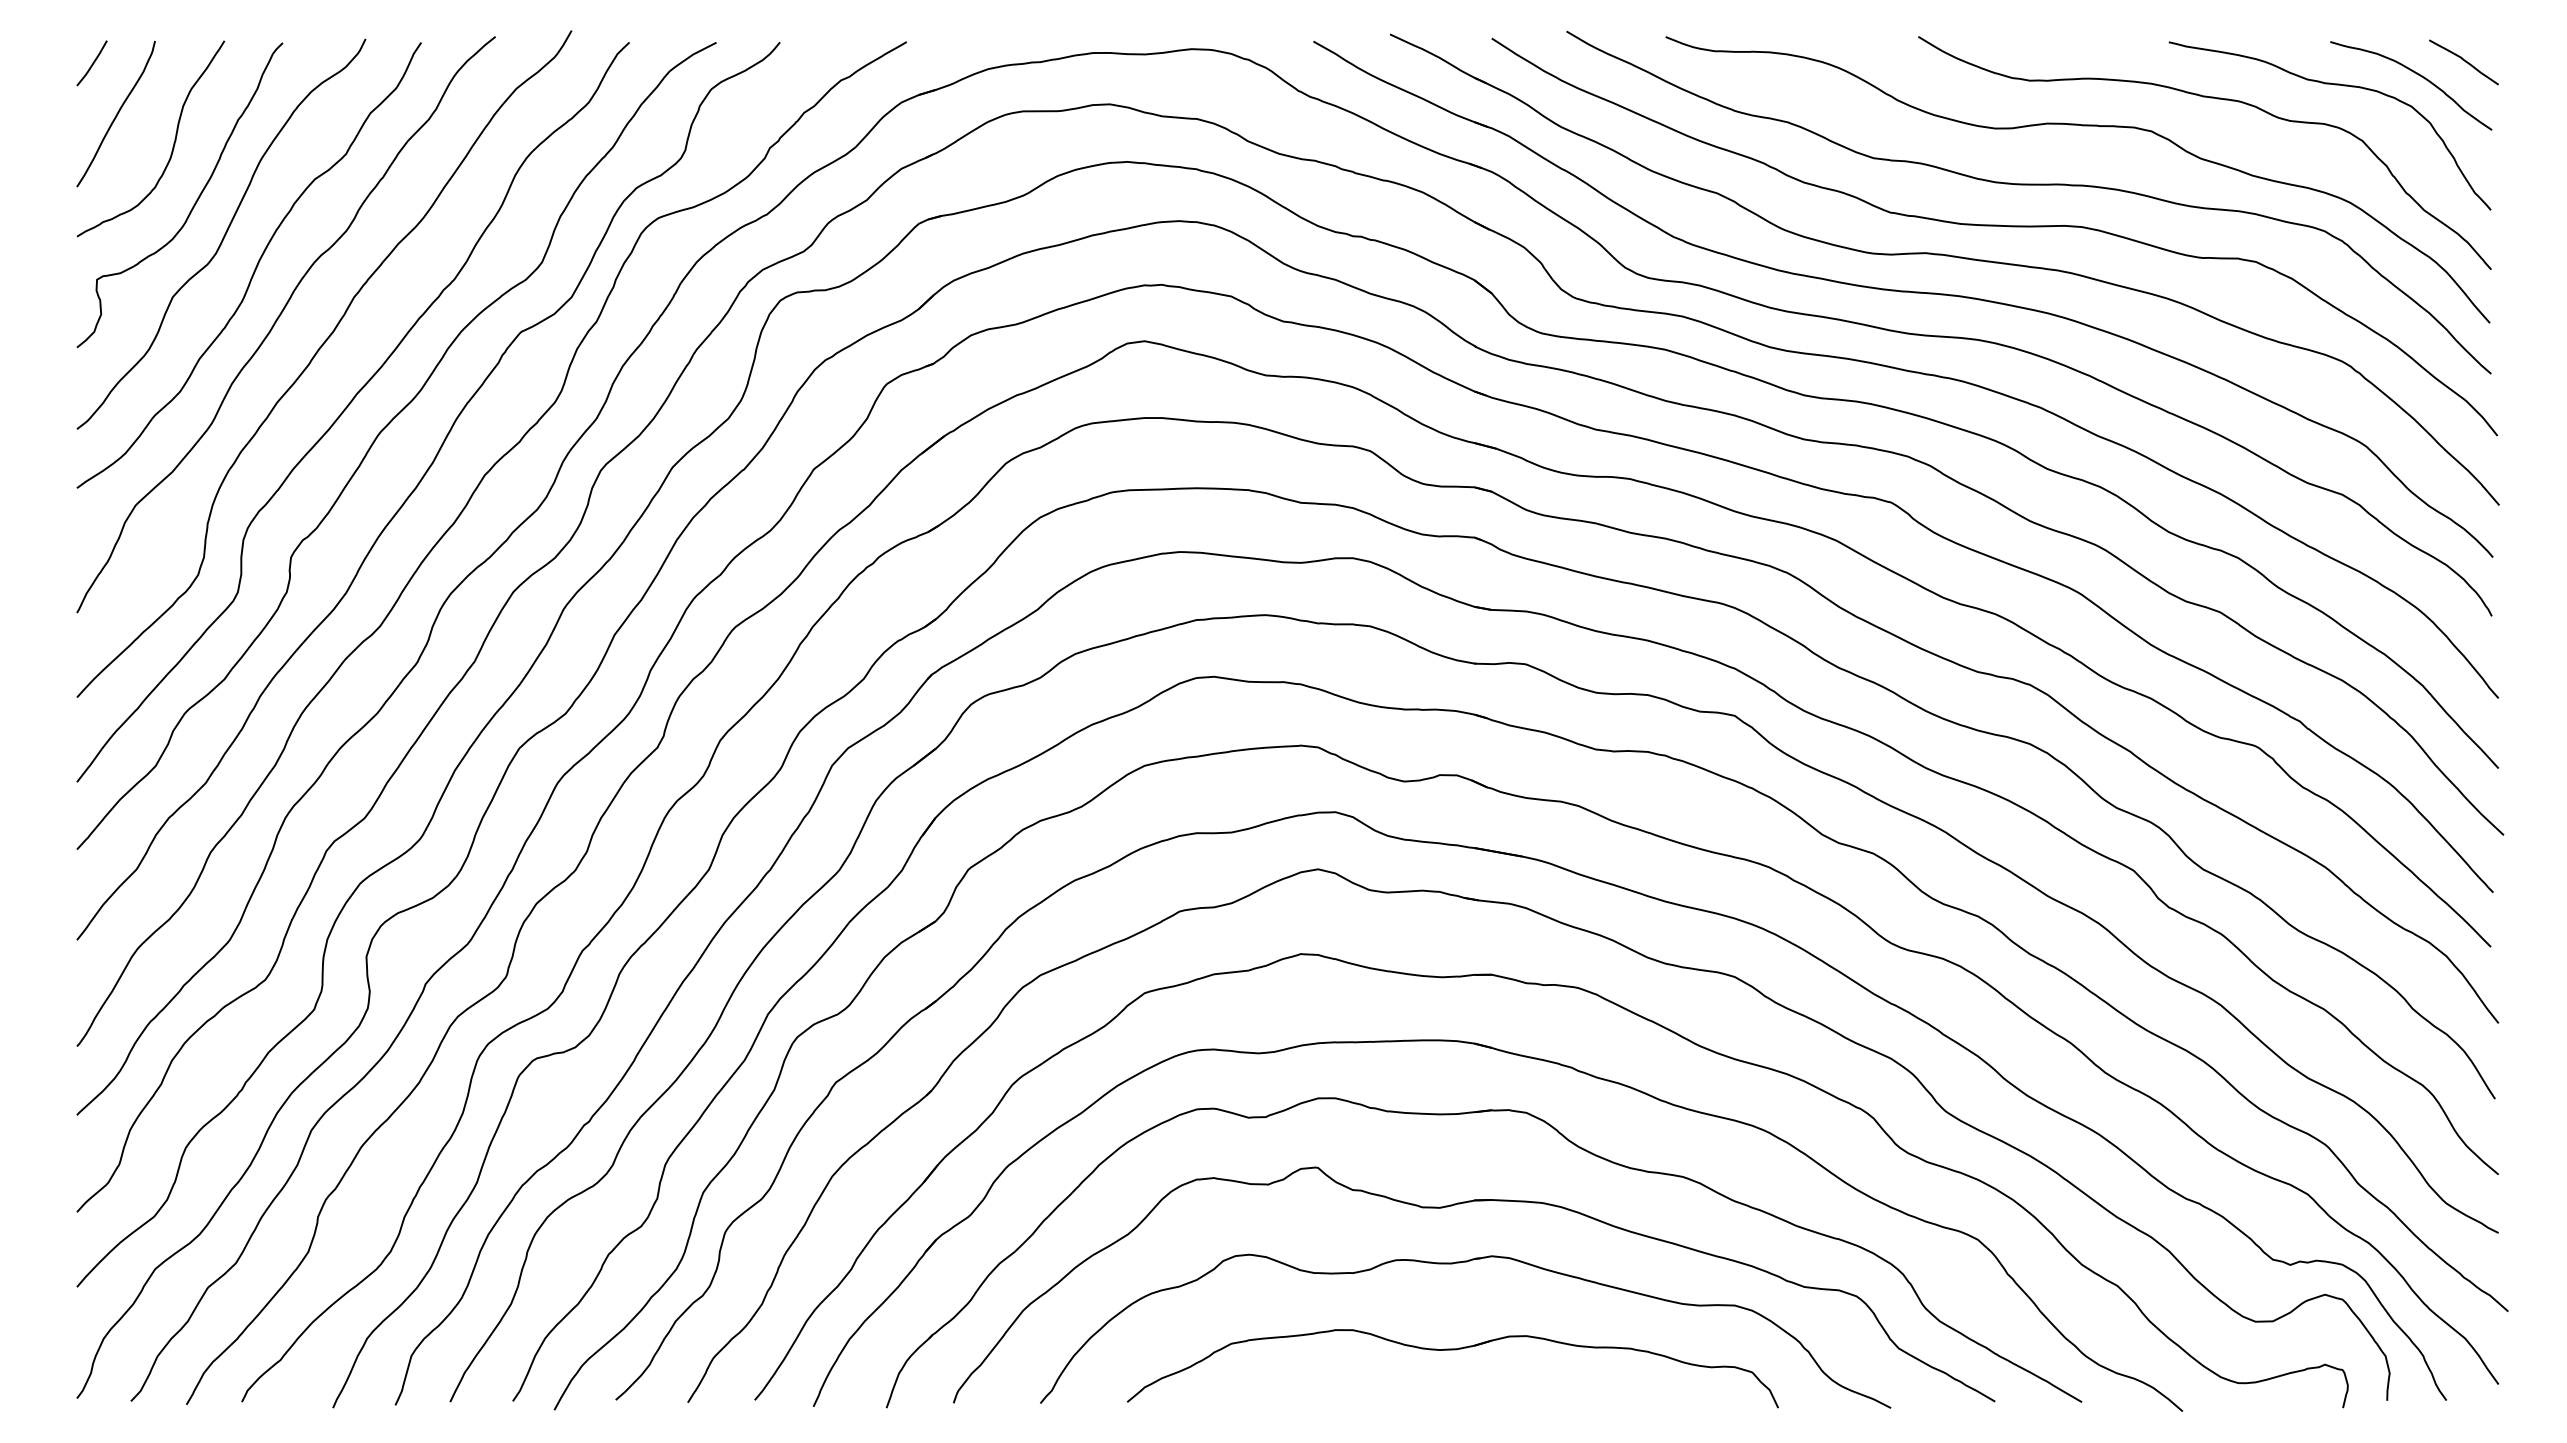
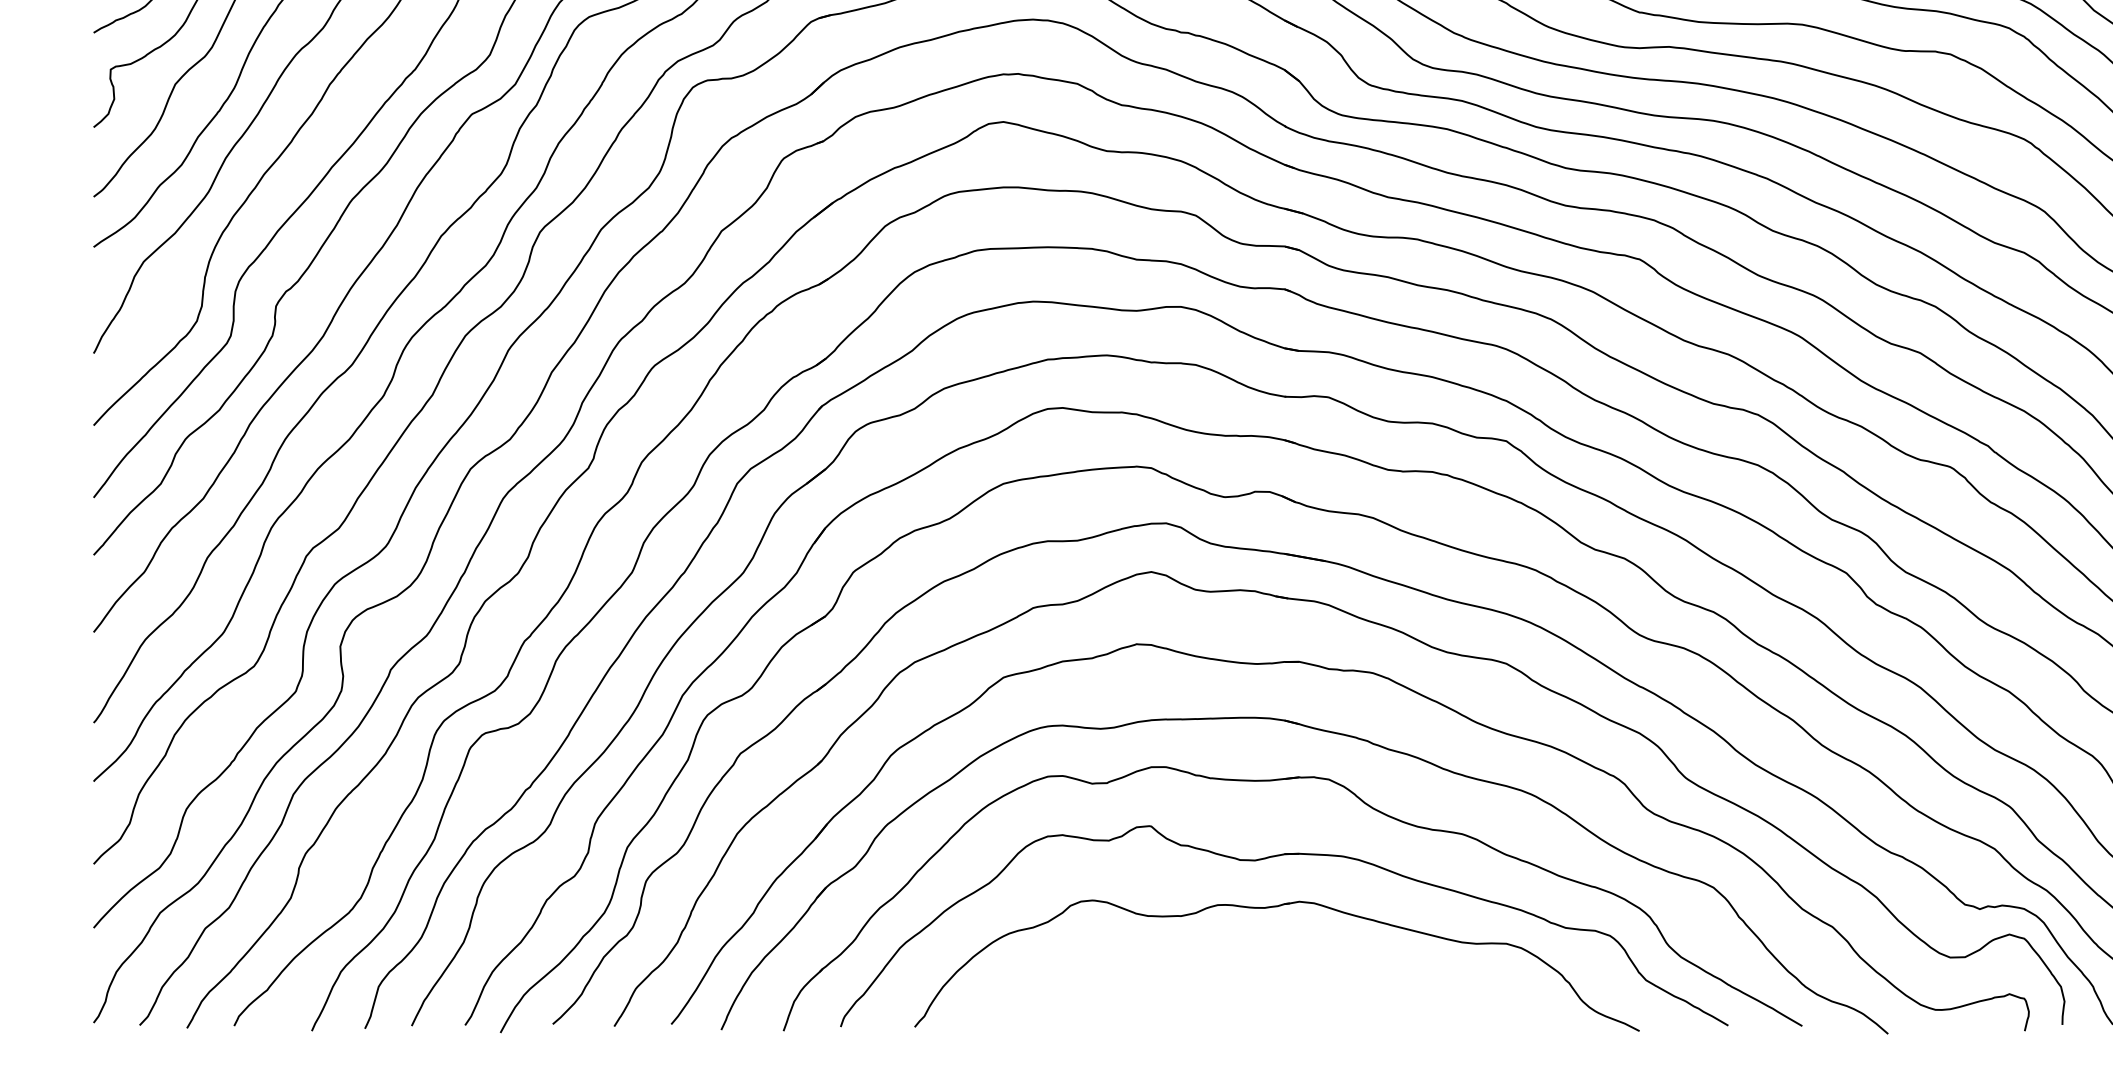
part: (1452, 1350) -> (1265, 982), removed

